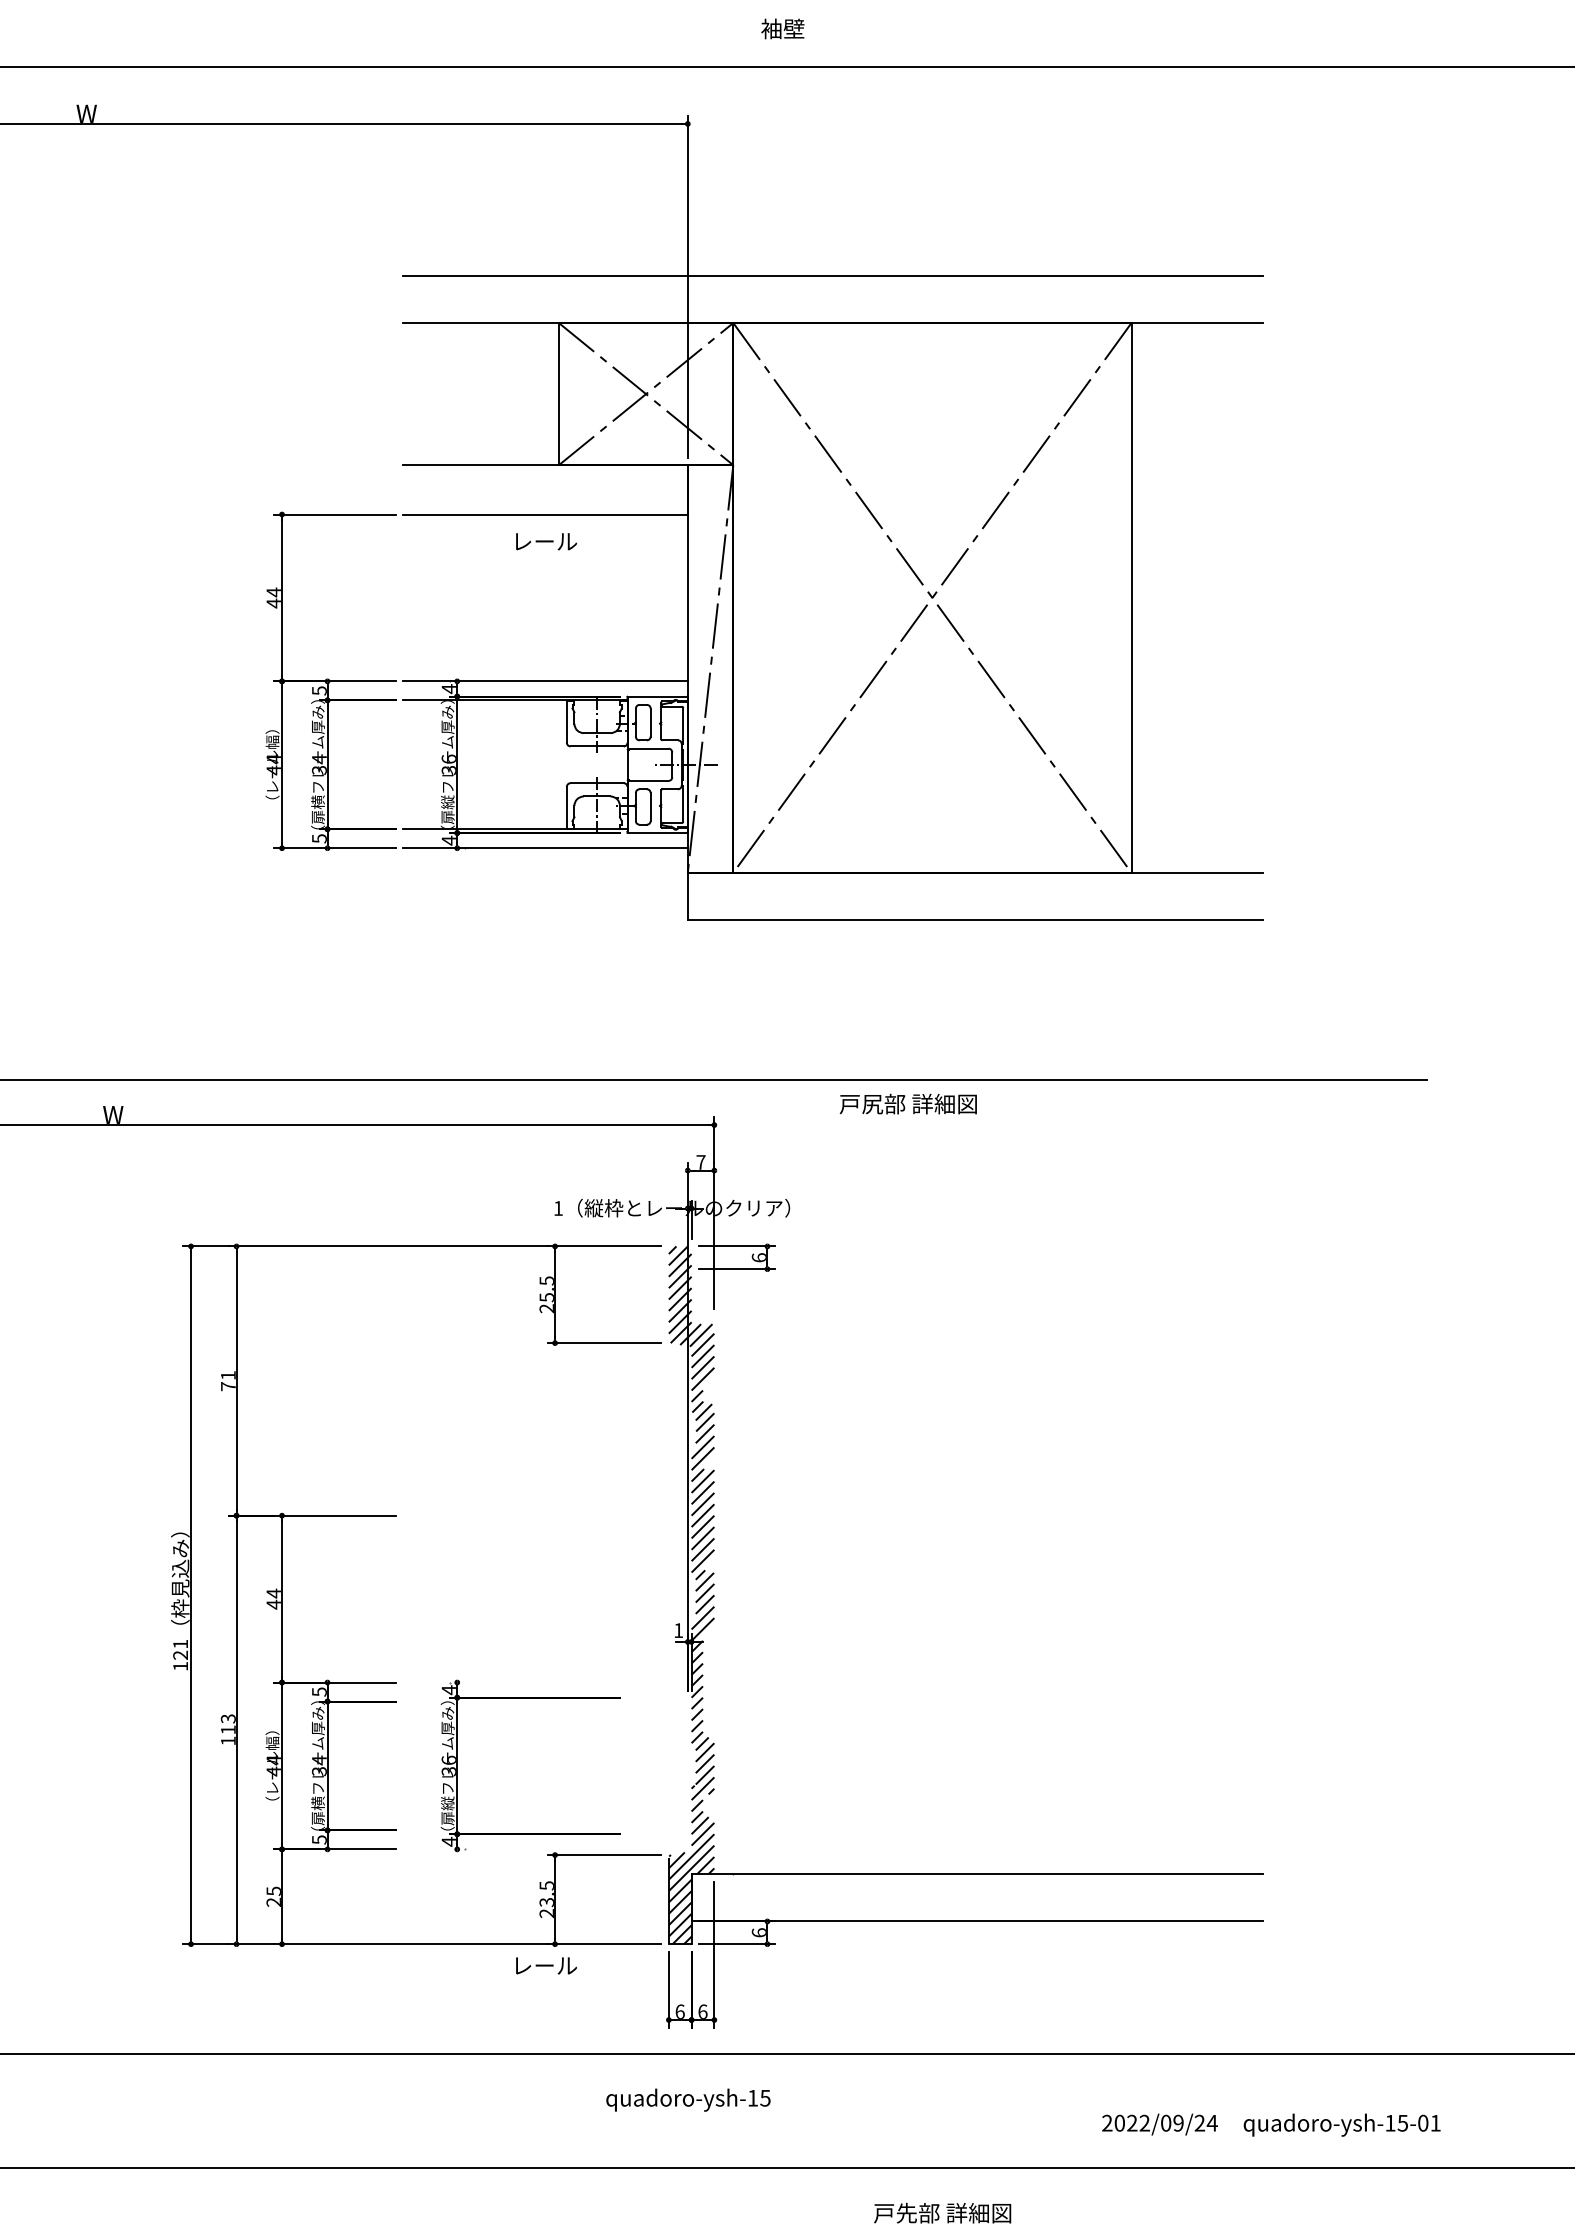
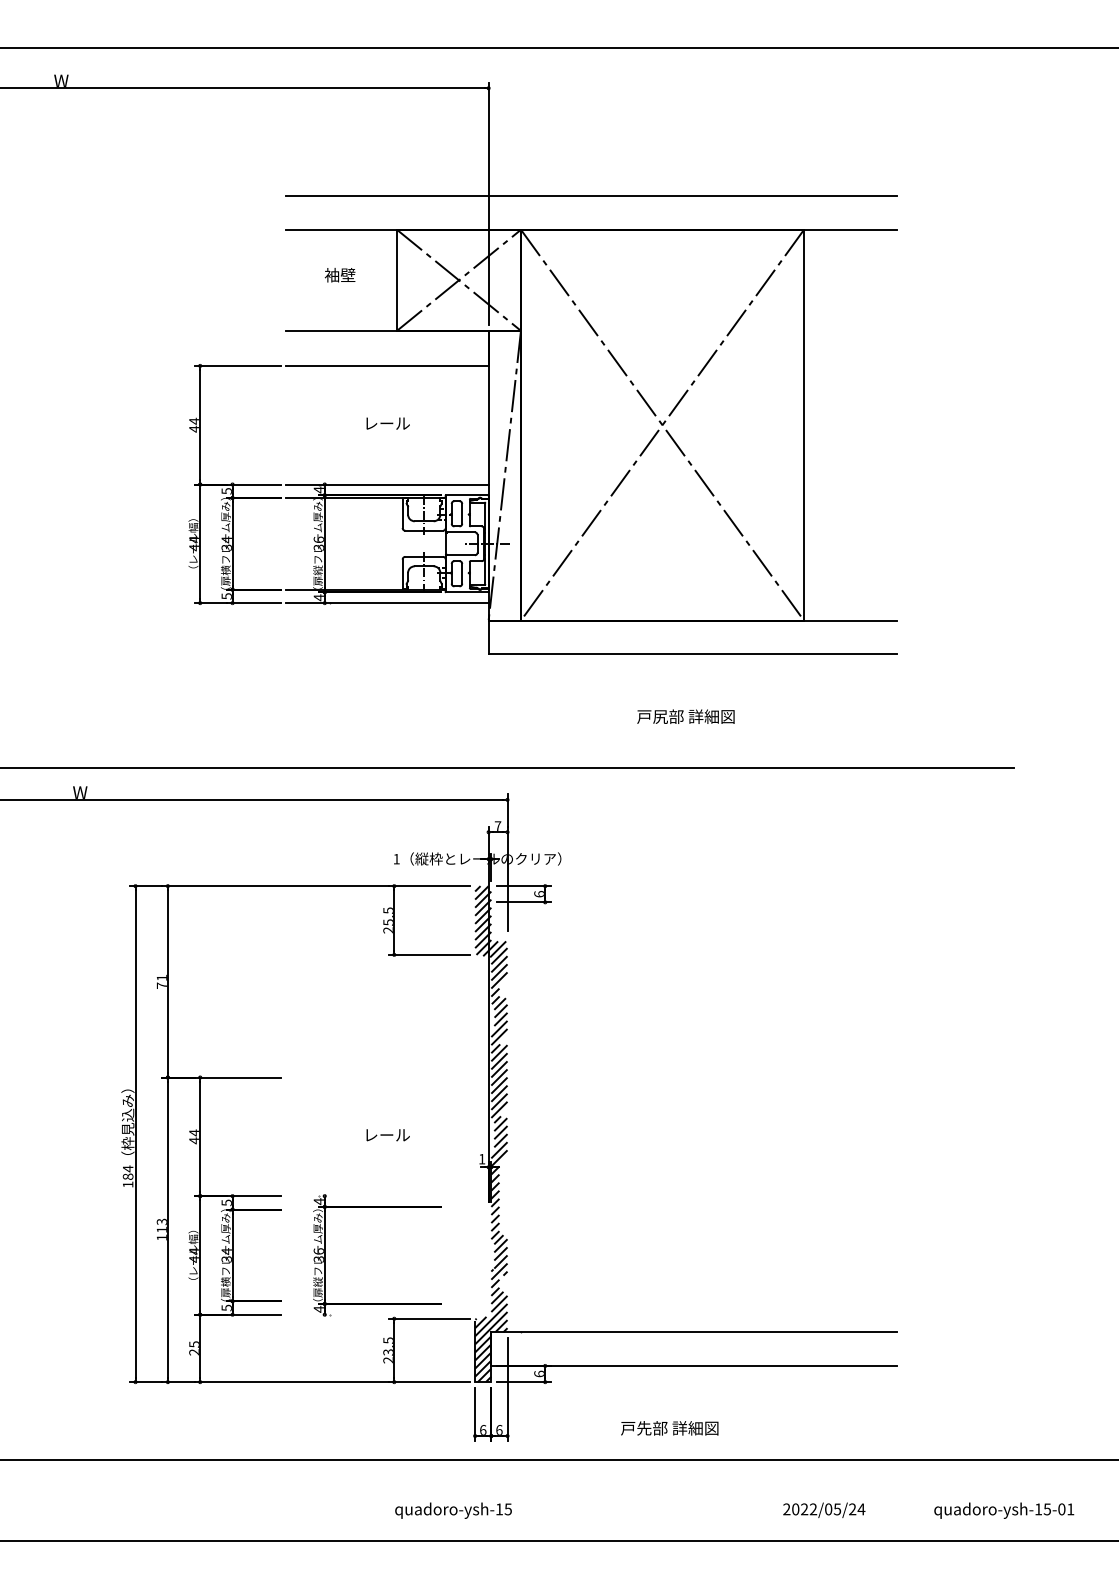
text: (782, 28) -> (339, 274), moved
text: (546, 541) -> (388, 423), moved
text: (907, 1103) -> (685, 716), moved
text: (180, 1649) -> (128, 1172), 121 -> 184
text: (546, 1965) -> (388, 1134), moved
text: (688, 2099) -> (453, 1510), moved
text: (1178, 2122) -> (837, 1508), 2022/09/24 -> 2022/05/24
text: (1341, 2124) -> (1003, 1510), moved
text: (942, 2212) -> (669, 1427), moved

